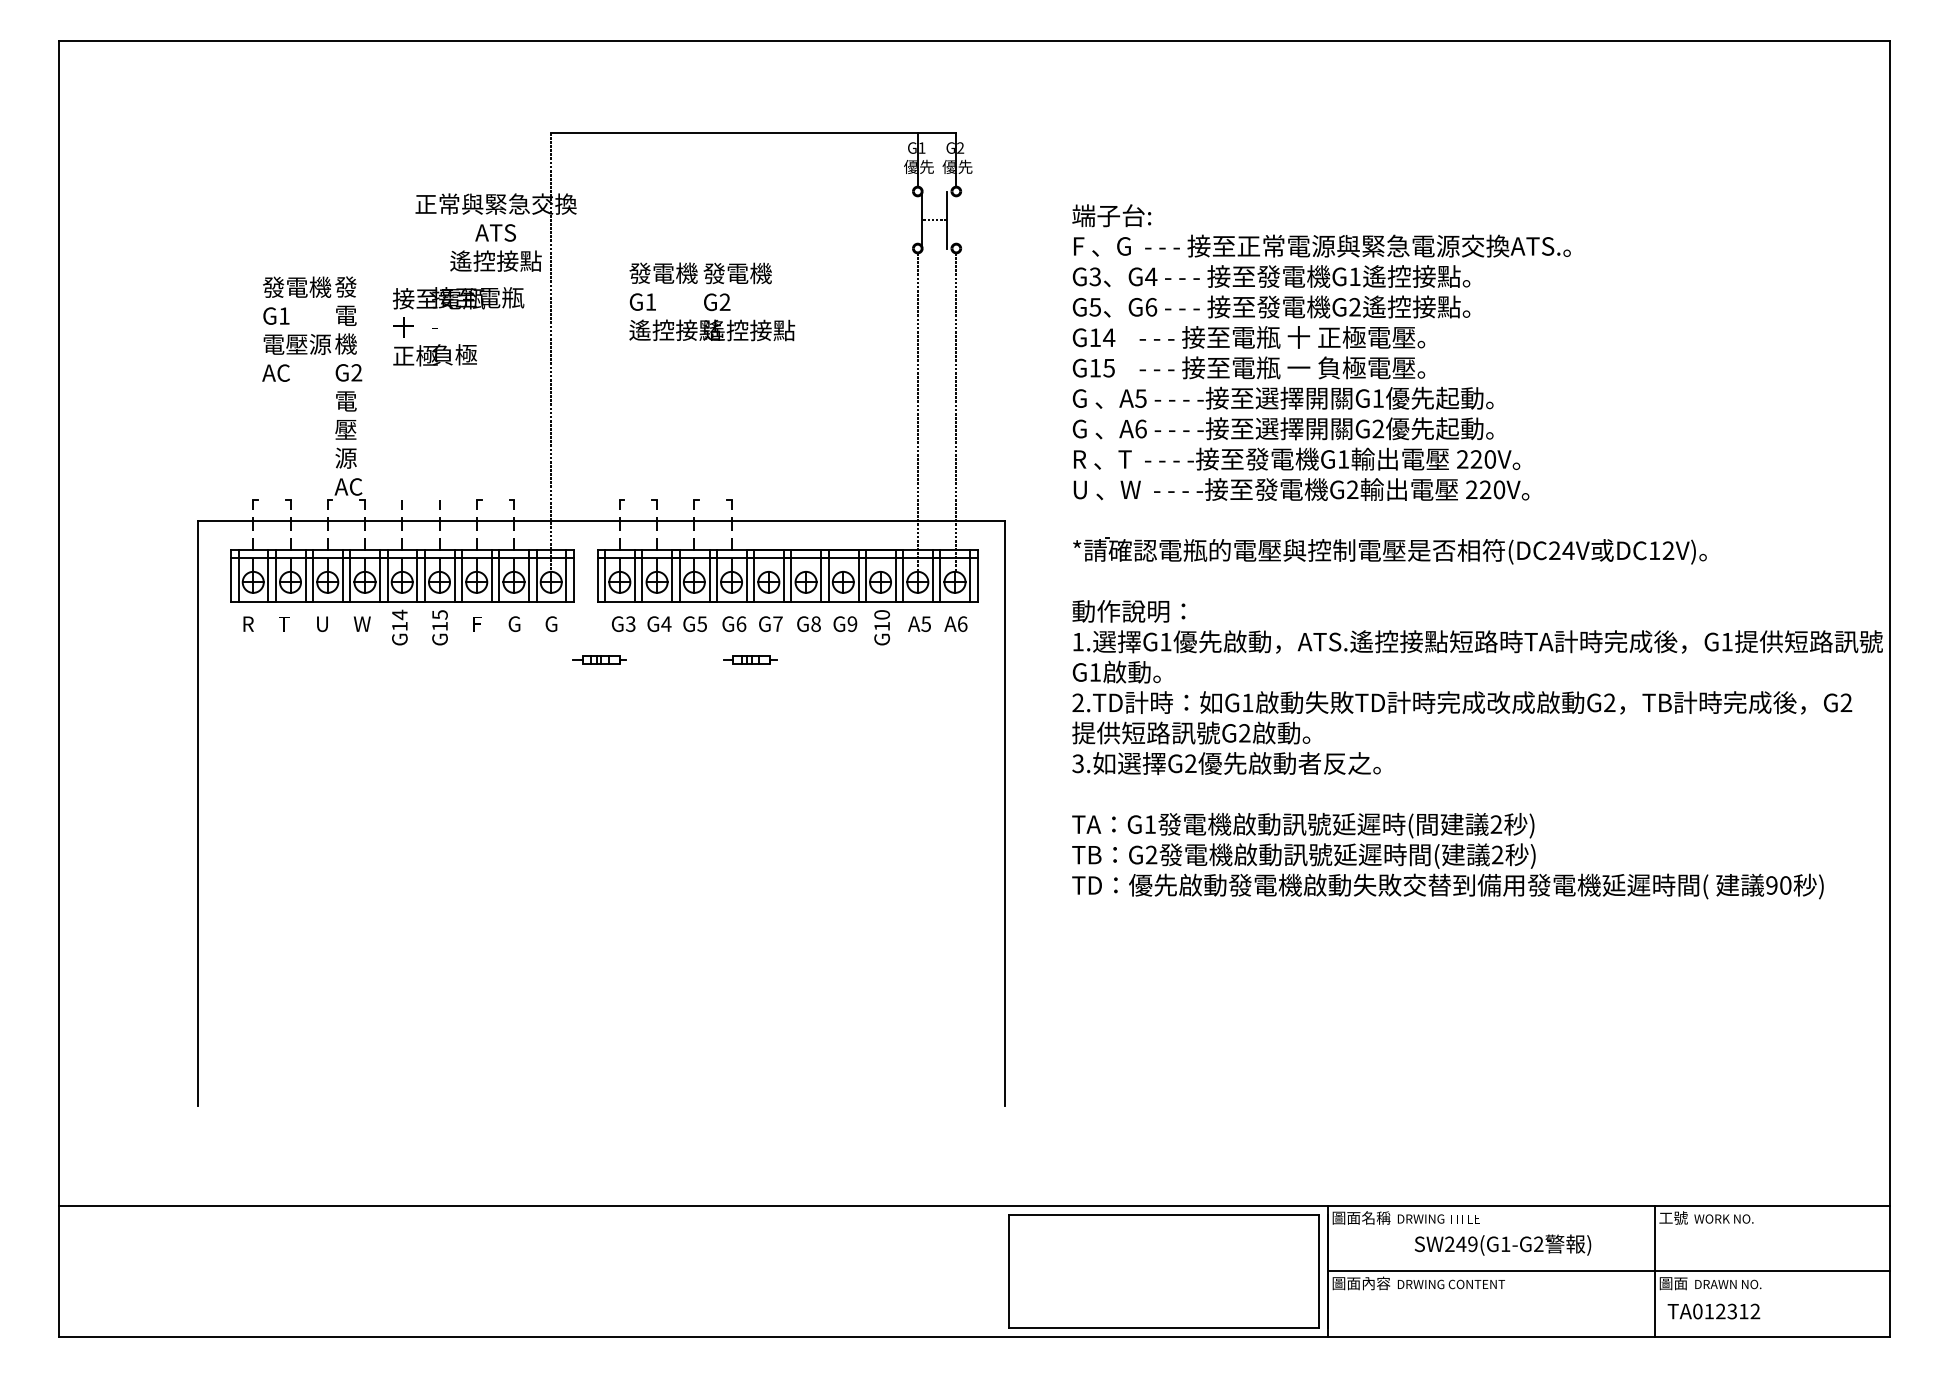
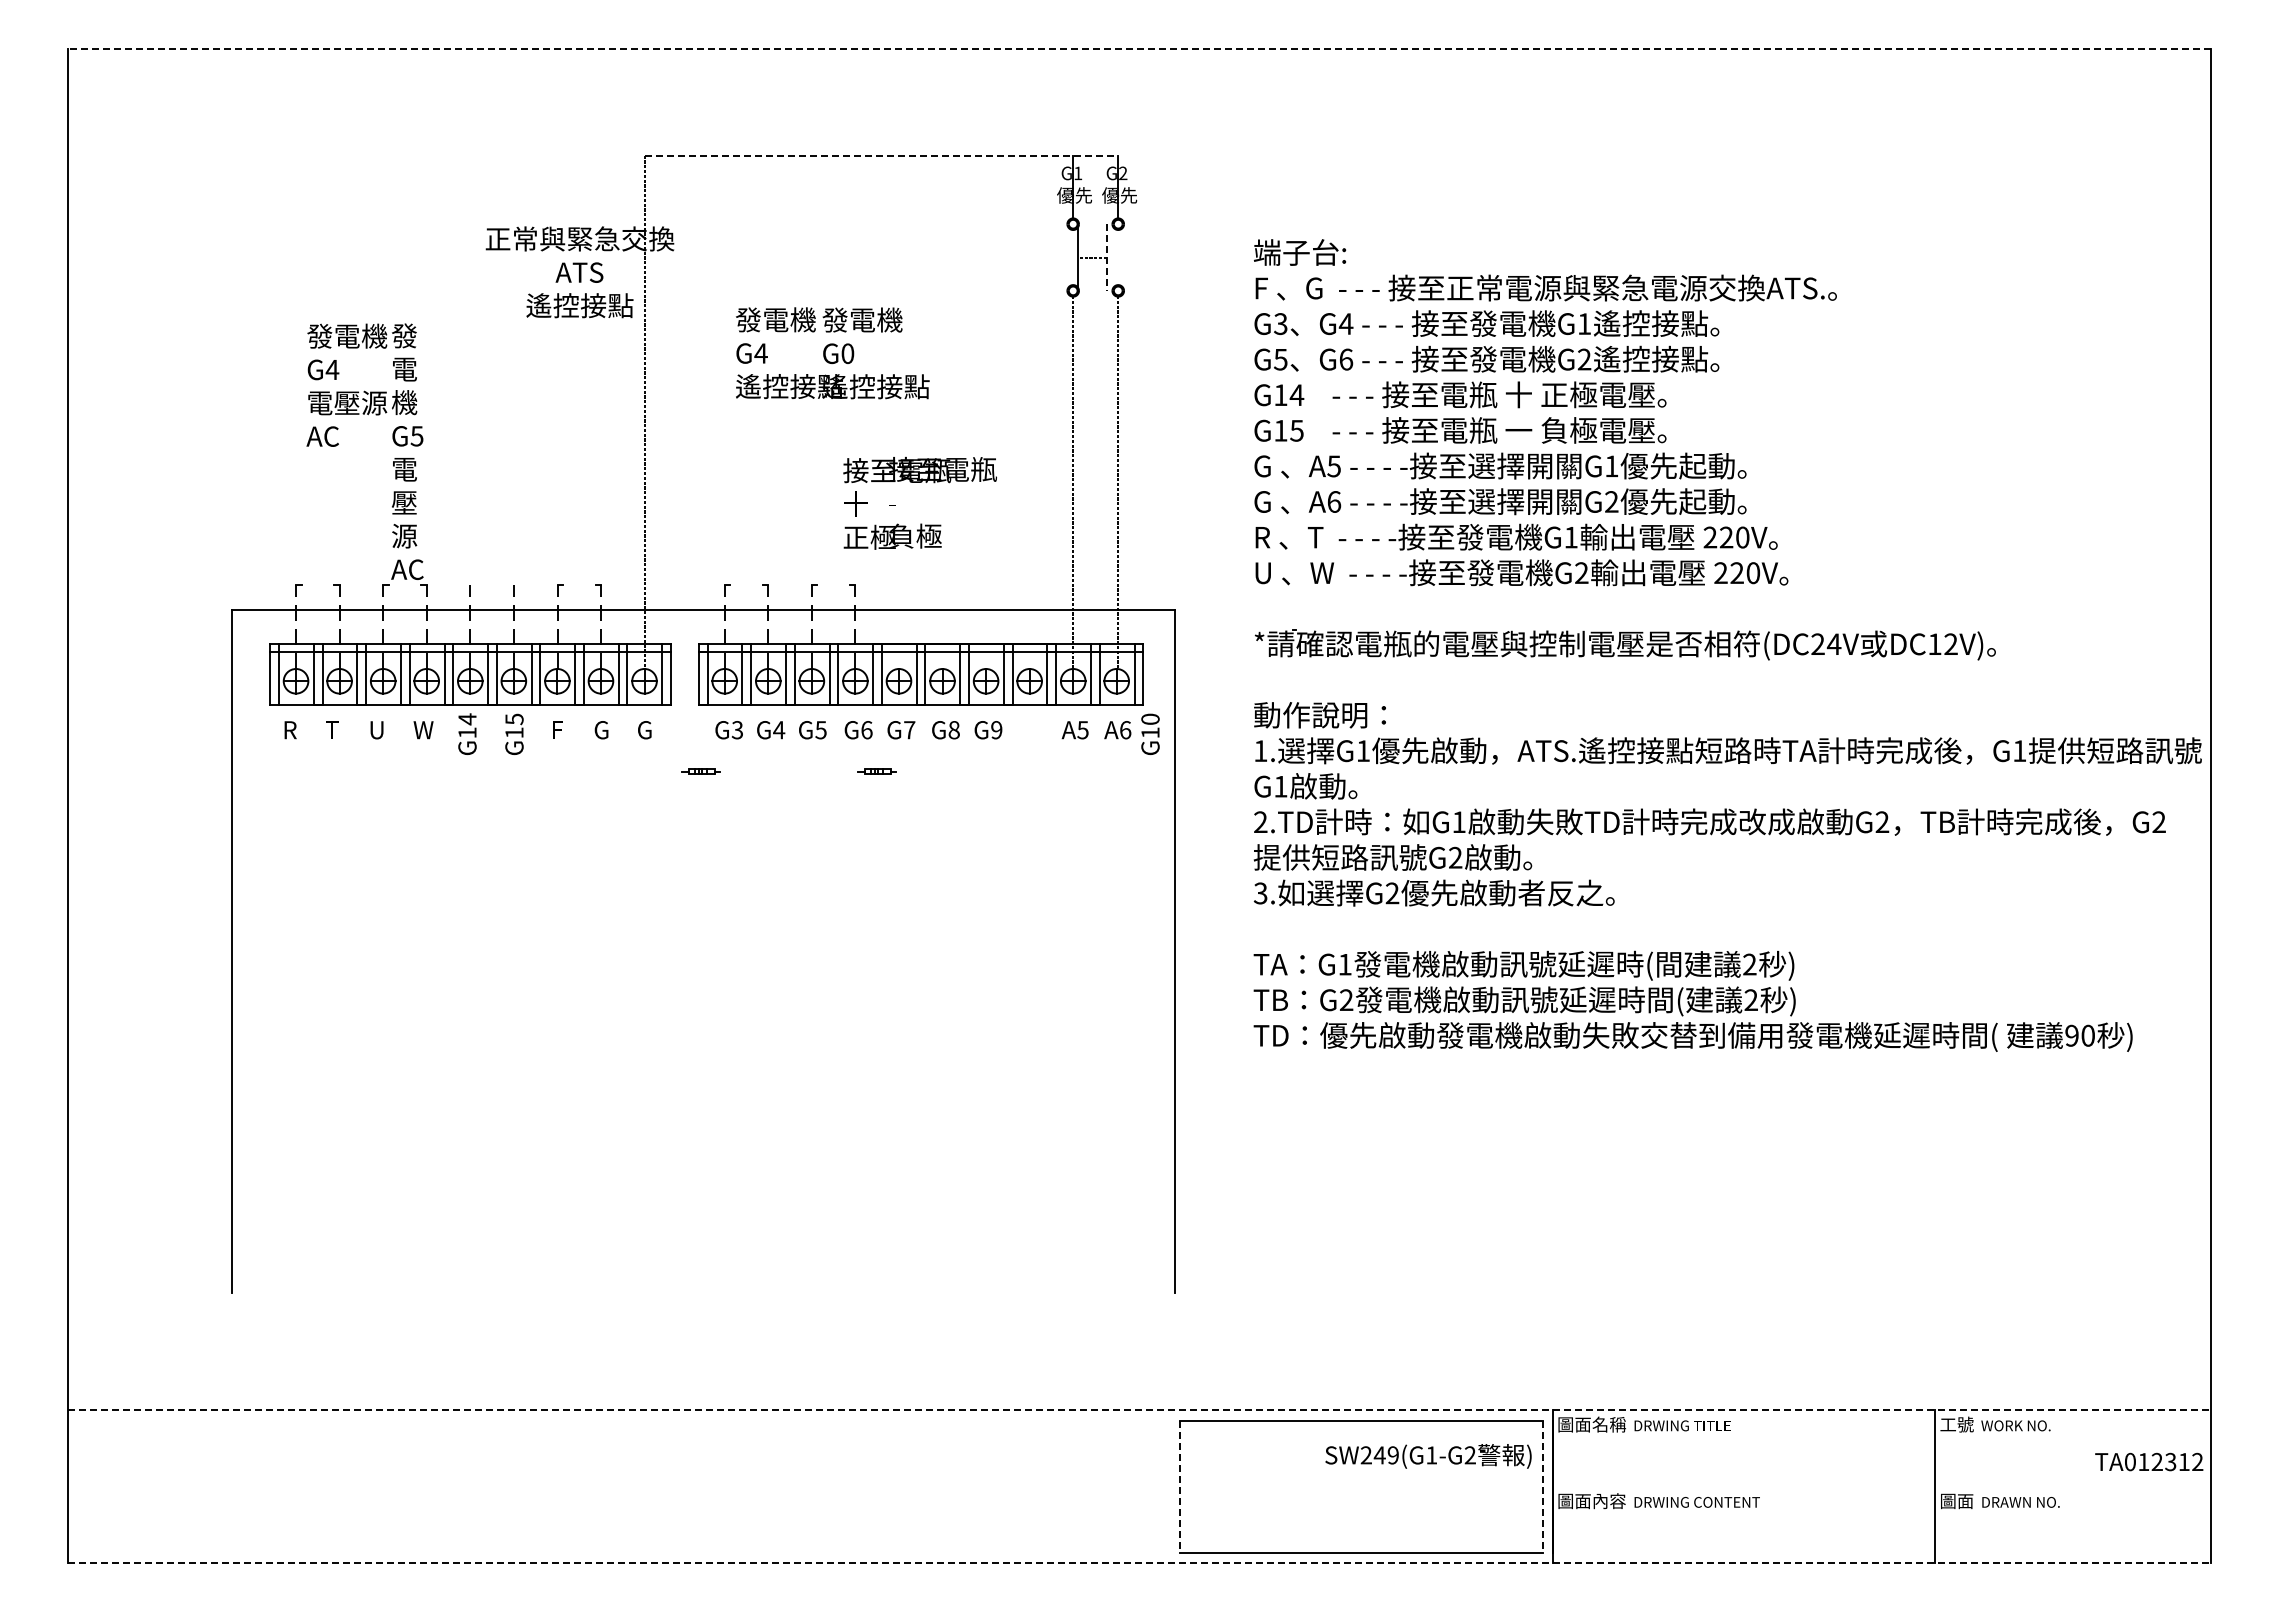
line: (974, 41) -> (1139, 48), solid -> dashed
line: (753, 132) -> (881, 155), solid -> dashed
line: (946, 220) -> (1106, 258), solid -> dashed
text: (650, 302) -> (760, 353), G1 -> G4
text: (724, 302) -> (847, 353), G2 -> G0
text: (284, 315) -> (332, 369), G1 -> G4
text: (458, 326) -> (919, 502), moved
text: (356, 373) -> (416, 436), G2 -> G5
text: (882, 627) -> (1150, 733), moved
part: (599, 659) -> (700, 771), size x0.6
part: (749, 659) -> (876, 771), size x0.6
line: (974, 1205) -> (1139, 1410), solid -> dashed
text: (1502, 1245) -> (1428, 1456), moved
line: (1608, 1270) -> (1881, 1486), removed
line: (1009, 1271) -> (1180, 1487), solid -> dashed
line: (1319, 1271) -> (1542, 1487), solid -> dashed
text: (1714, 1311) -> (2149, 1461), moved
line: (974, 1336) -> (1139, 1563), solid -> dashed

